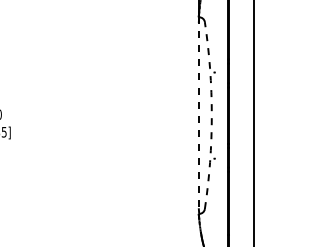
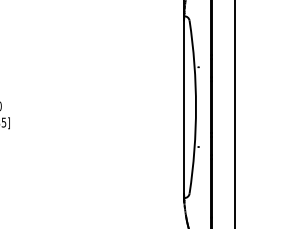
arc: (211, 115) -> (195, 107), dashed -> solid
line: (198, 116) -> (183, 108), dashed -> solid

